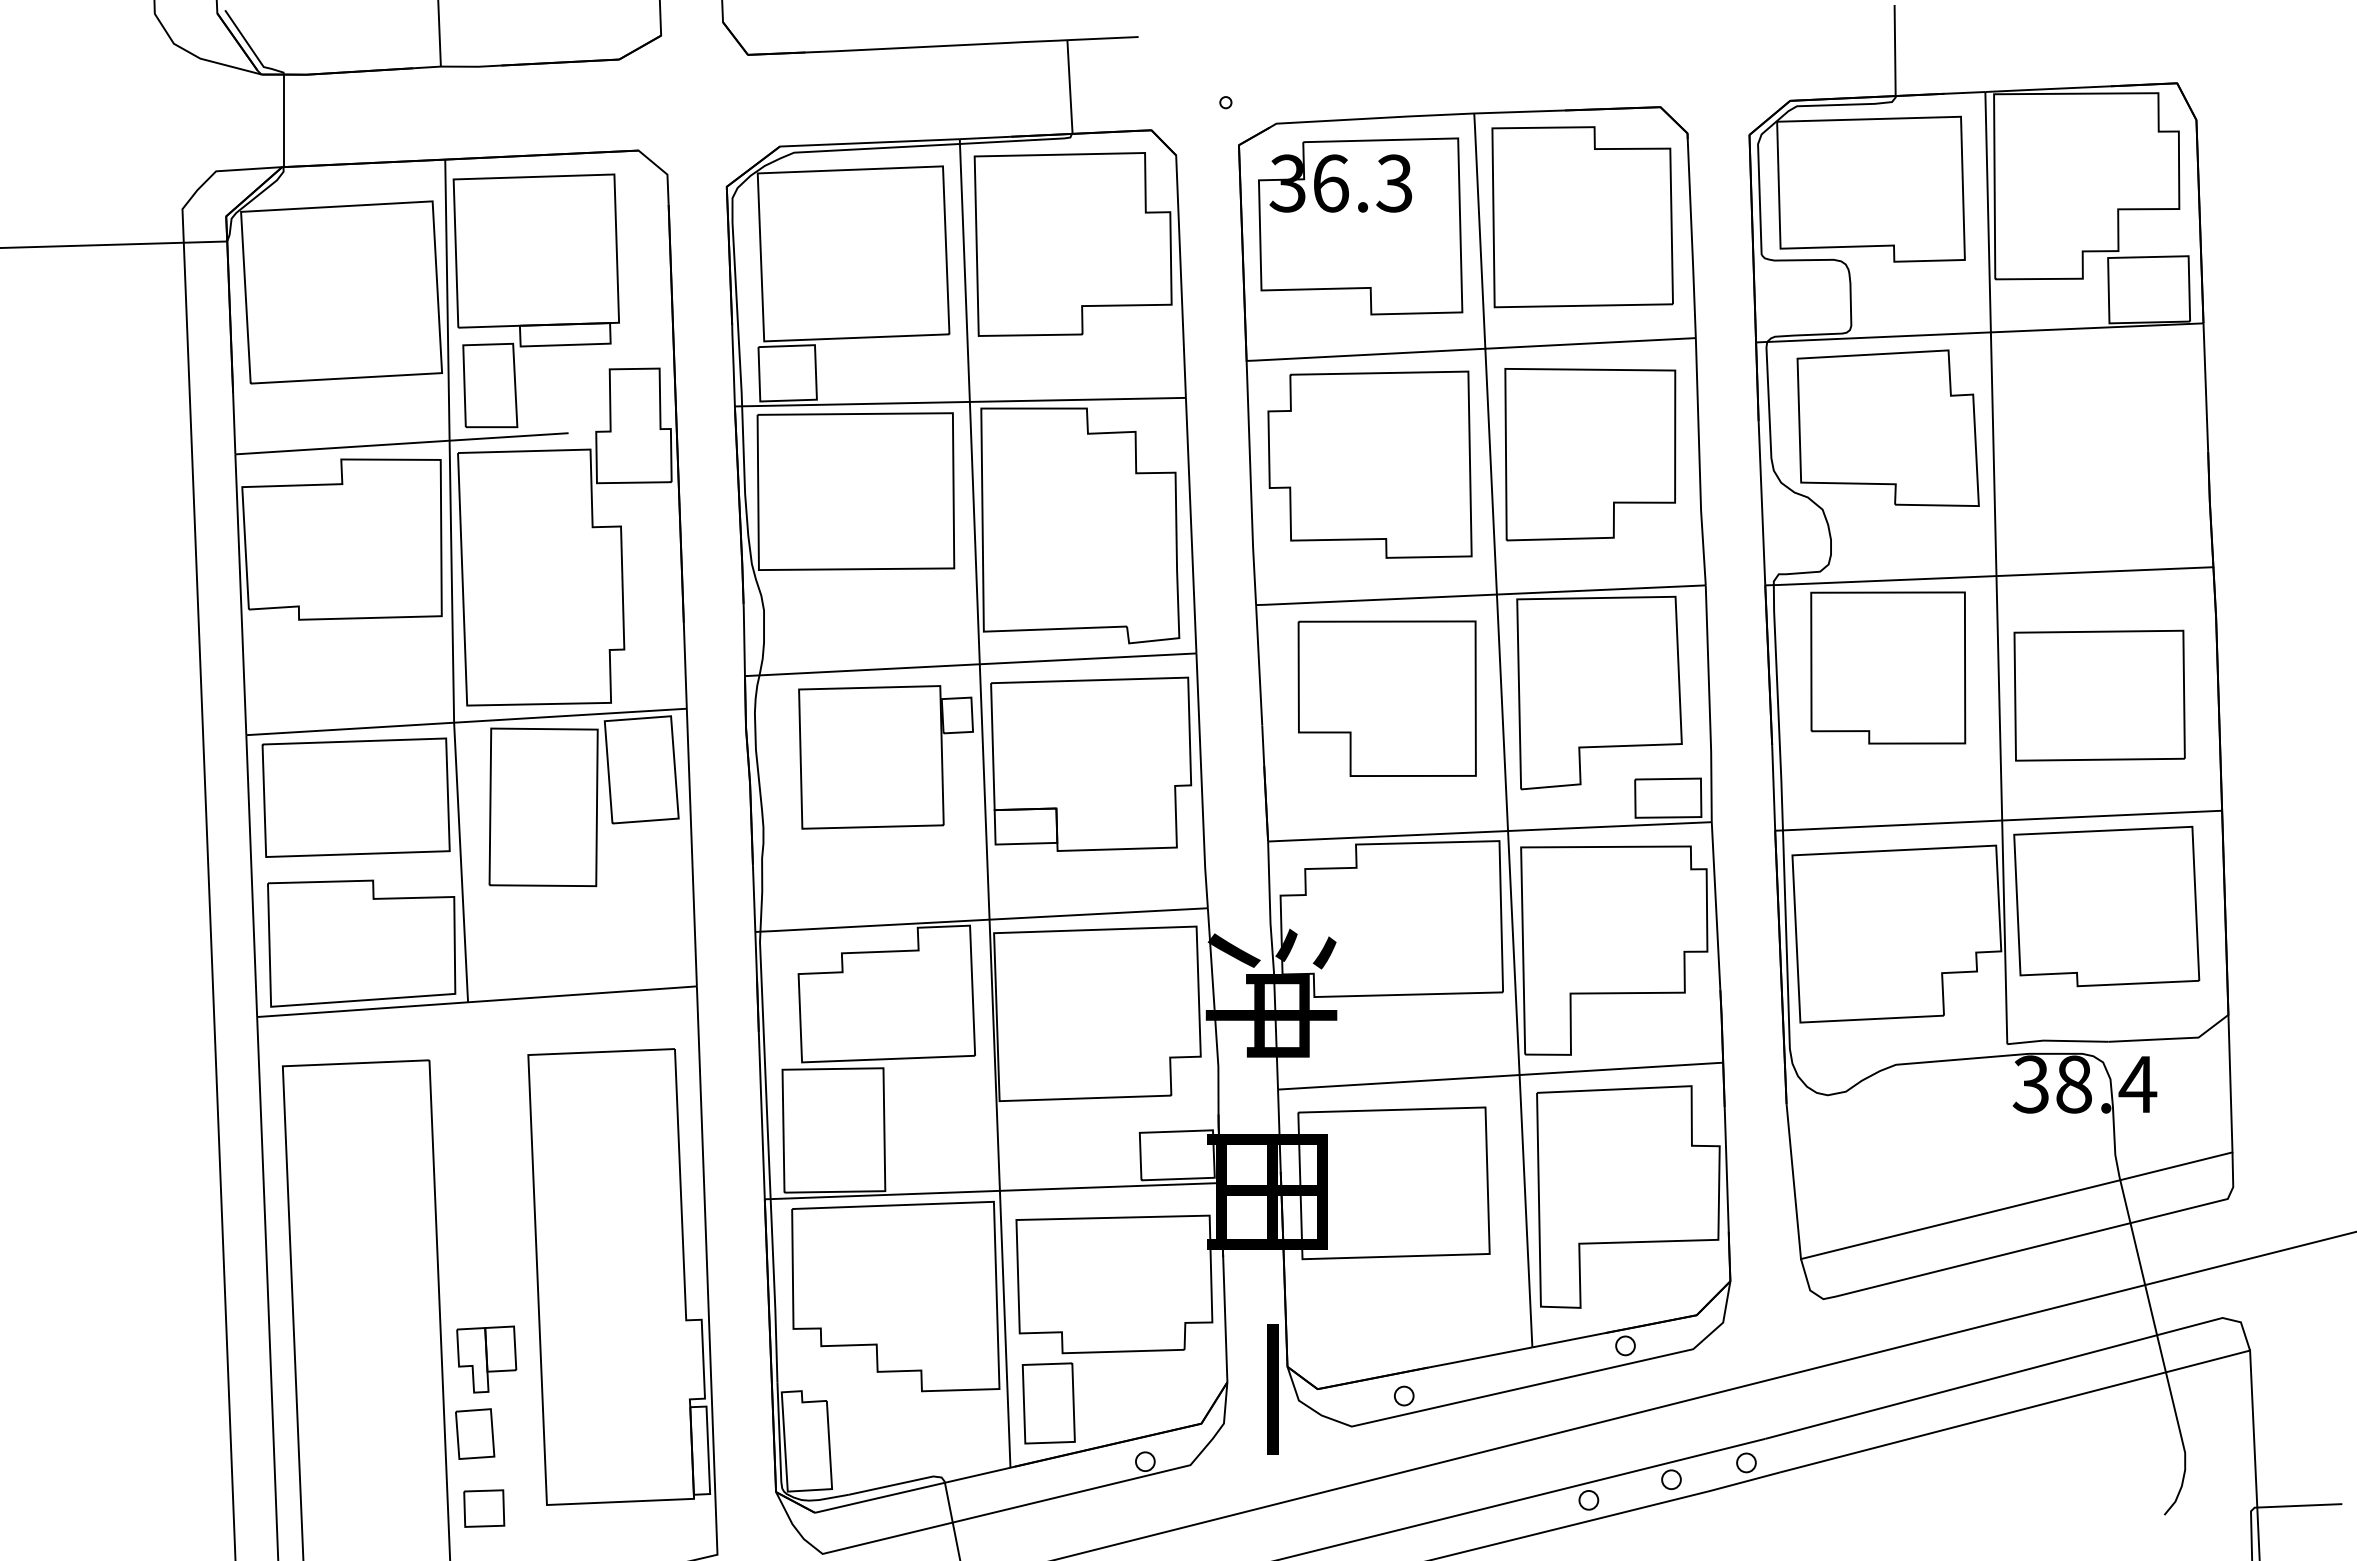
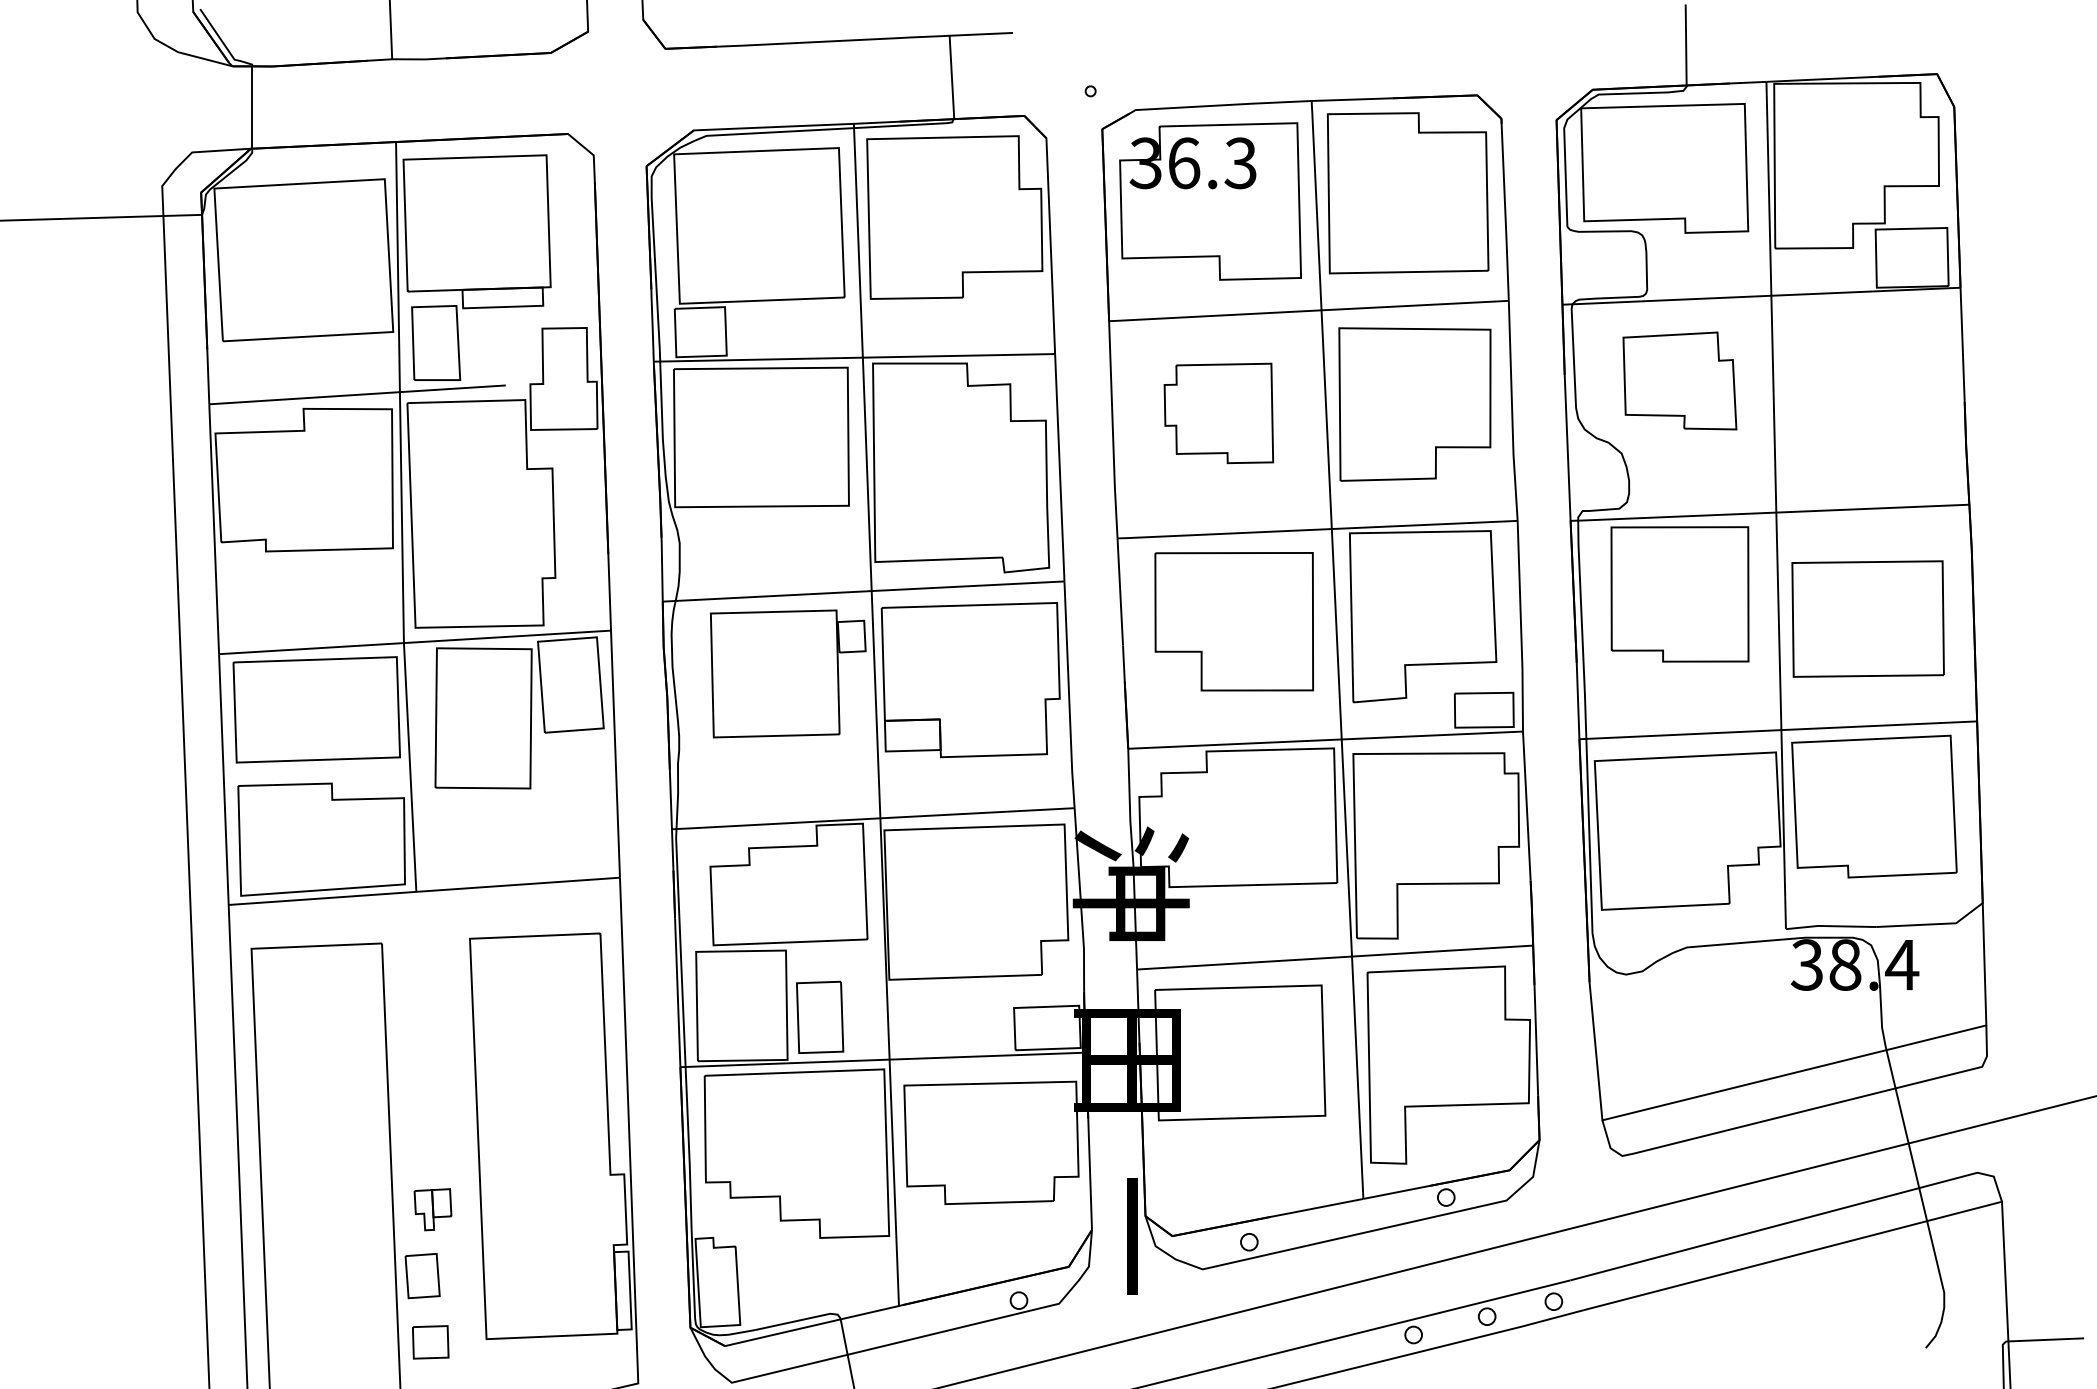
part: (1887, 427) -> (1679, 380), size x0.7
part: (1369, 464) -> (1218, 413), size x0.6
part: (486, 1359) -> (432, 1209), size x0.7
part: (1048, 1403) -> (819, 1017), moved

